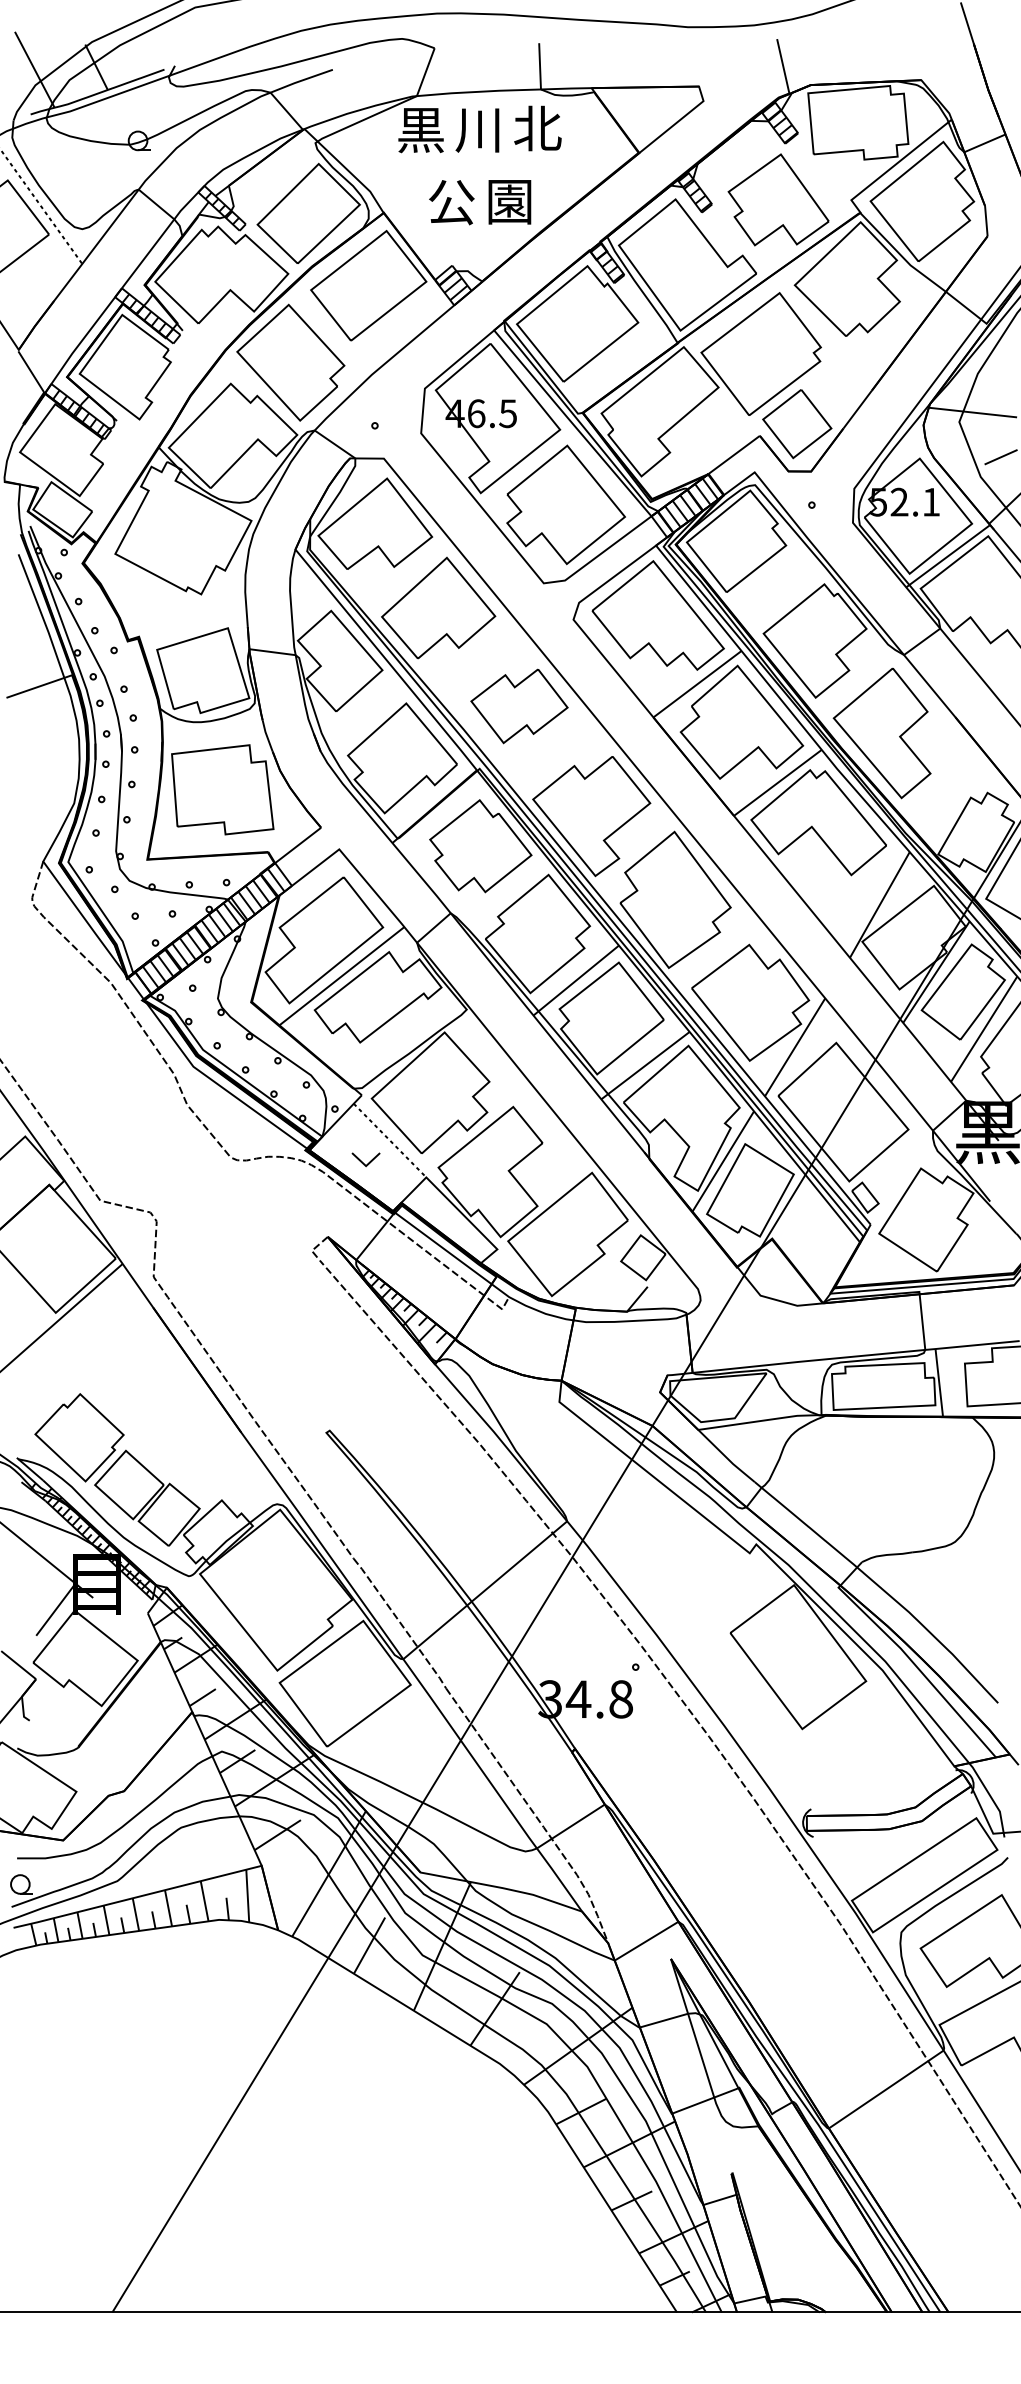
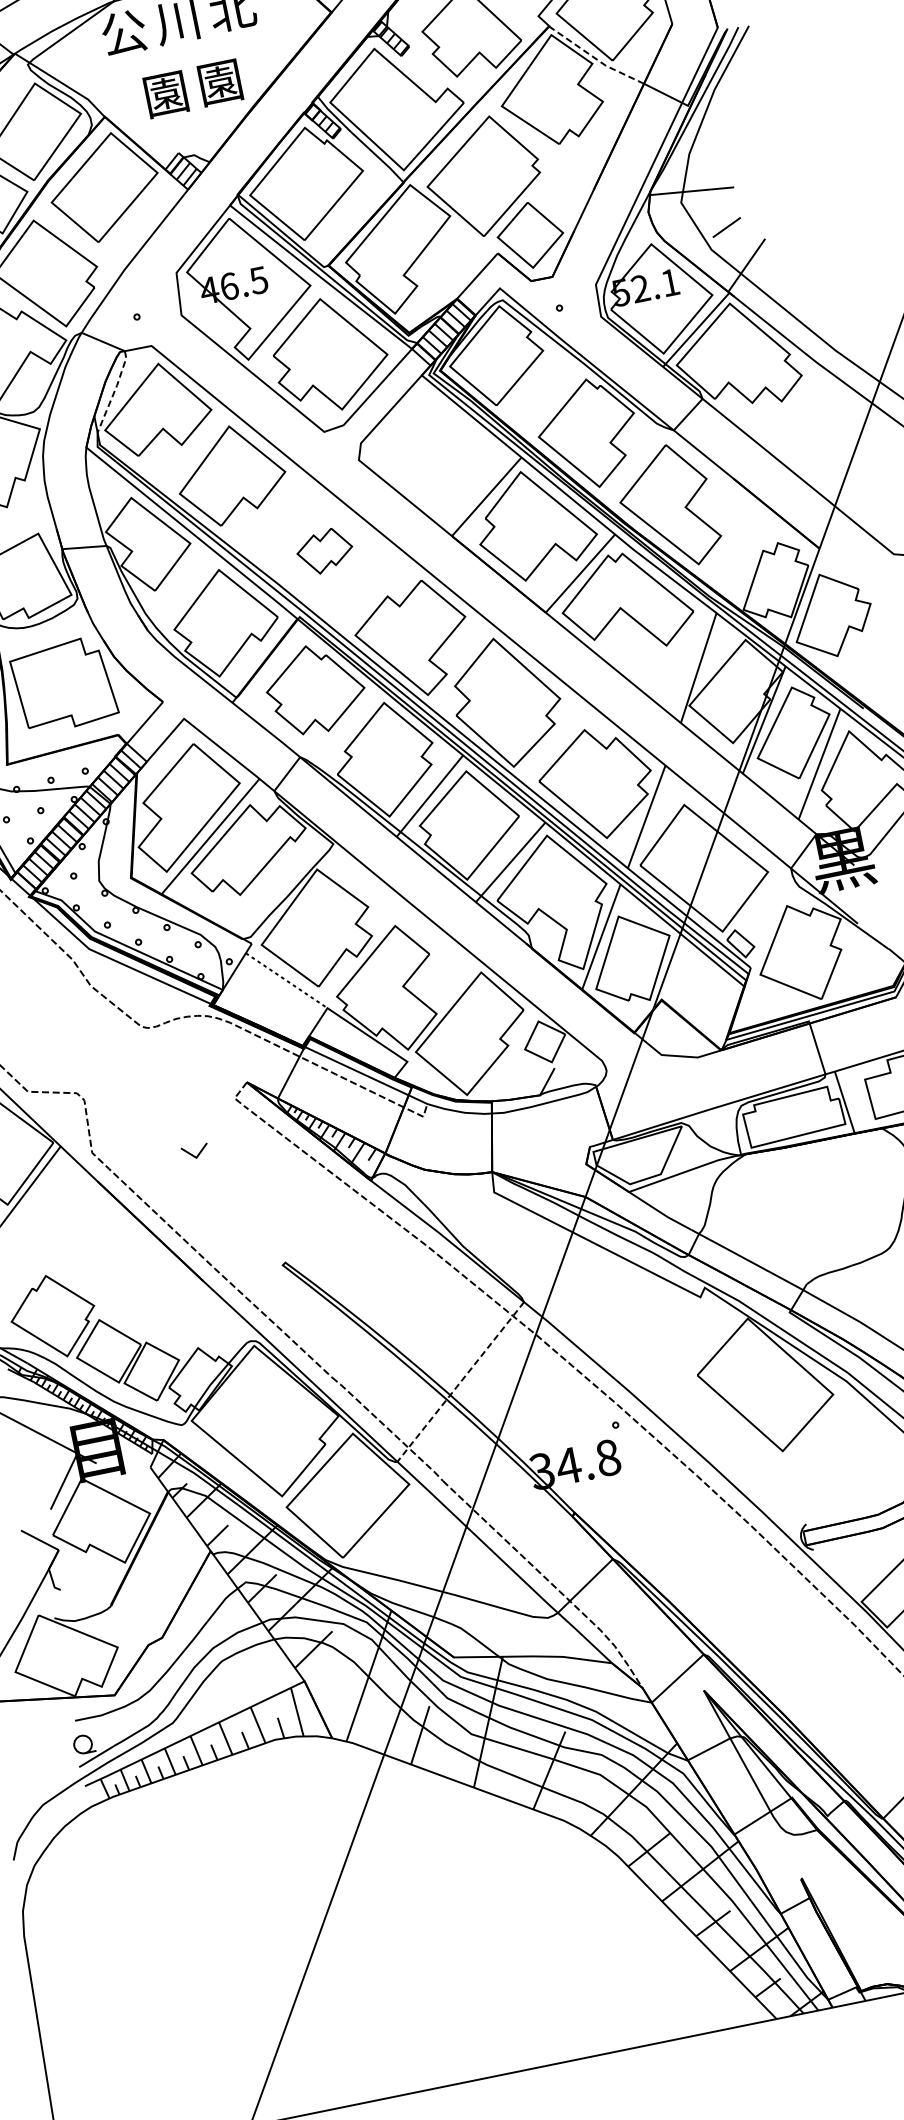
text: (421, 130) -> (124, 32), 黒 -> 公
text: (451, 202) -> (166, 94), 公 -> 園
line: (900, 255) -> (594, 58), solid -> dashed
line: (336, 497) -> (114, 391), solid -> dashed
part: (657, 615) -> (436, 440), removed
part: (519, 706) -> (325, 551), size x0.6
part: (365, 1159) -> (194, 1151), moved
line: (484, 1590) -> (460, 1382), solid -> dashed

